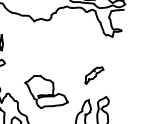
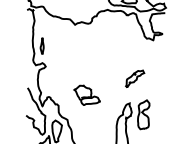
part: (45, 92) -> (86, 95), size x0.6

